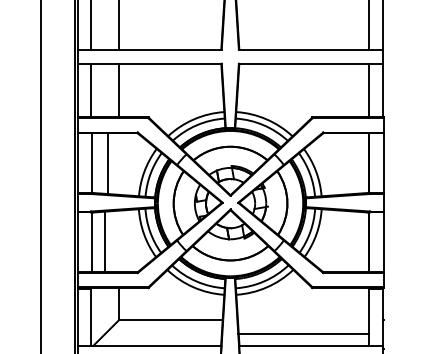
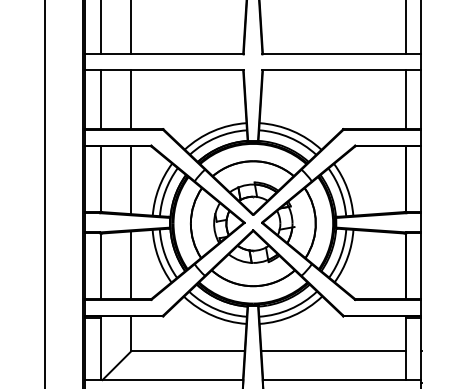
line: (108, 163) -> (131, 179), moved
line: (105, 241) -> (131, 265), moved
line: (303, 333) -> (333, 351), moved

